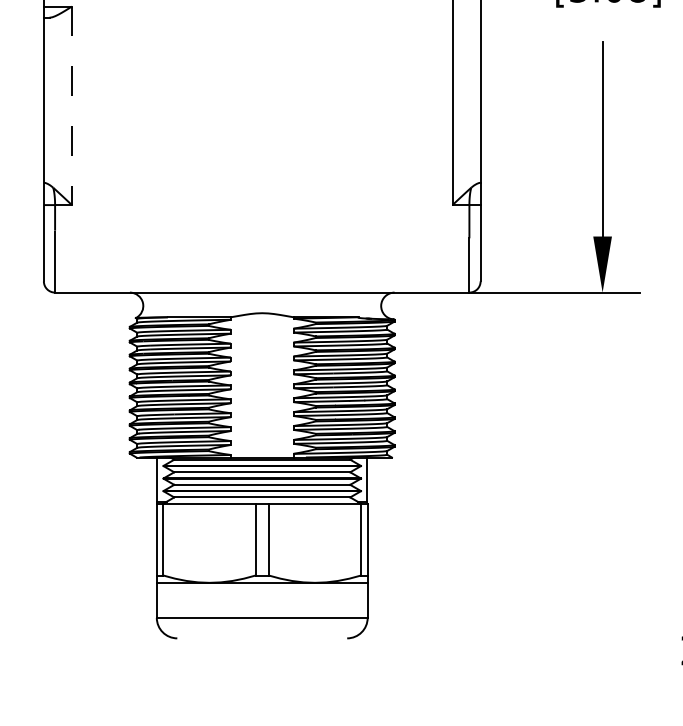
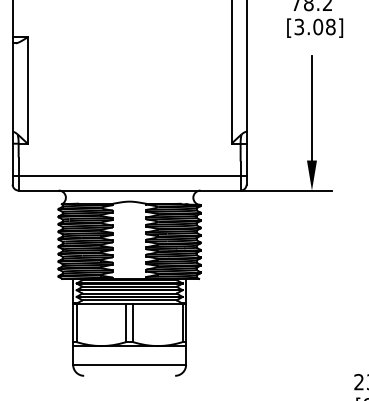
line: (71, 107) -> (27, 91), dashed -> solid
line: (262, 264) -> (129, 175), added

